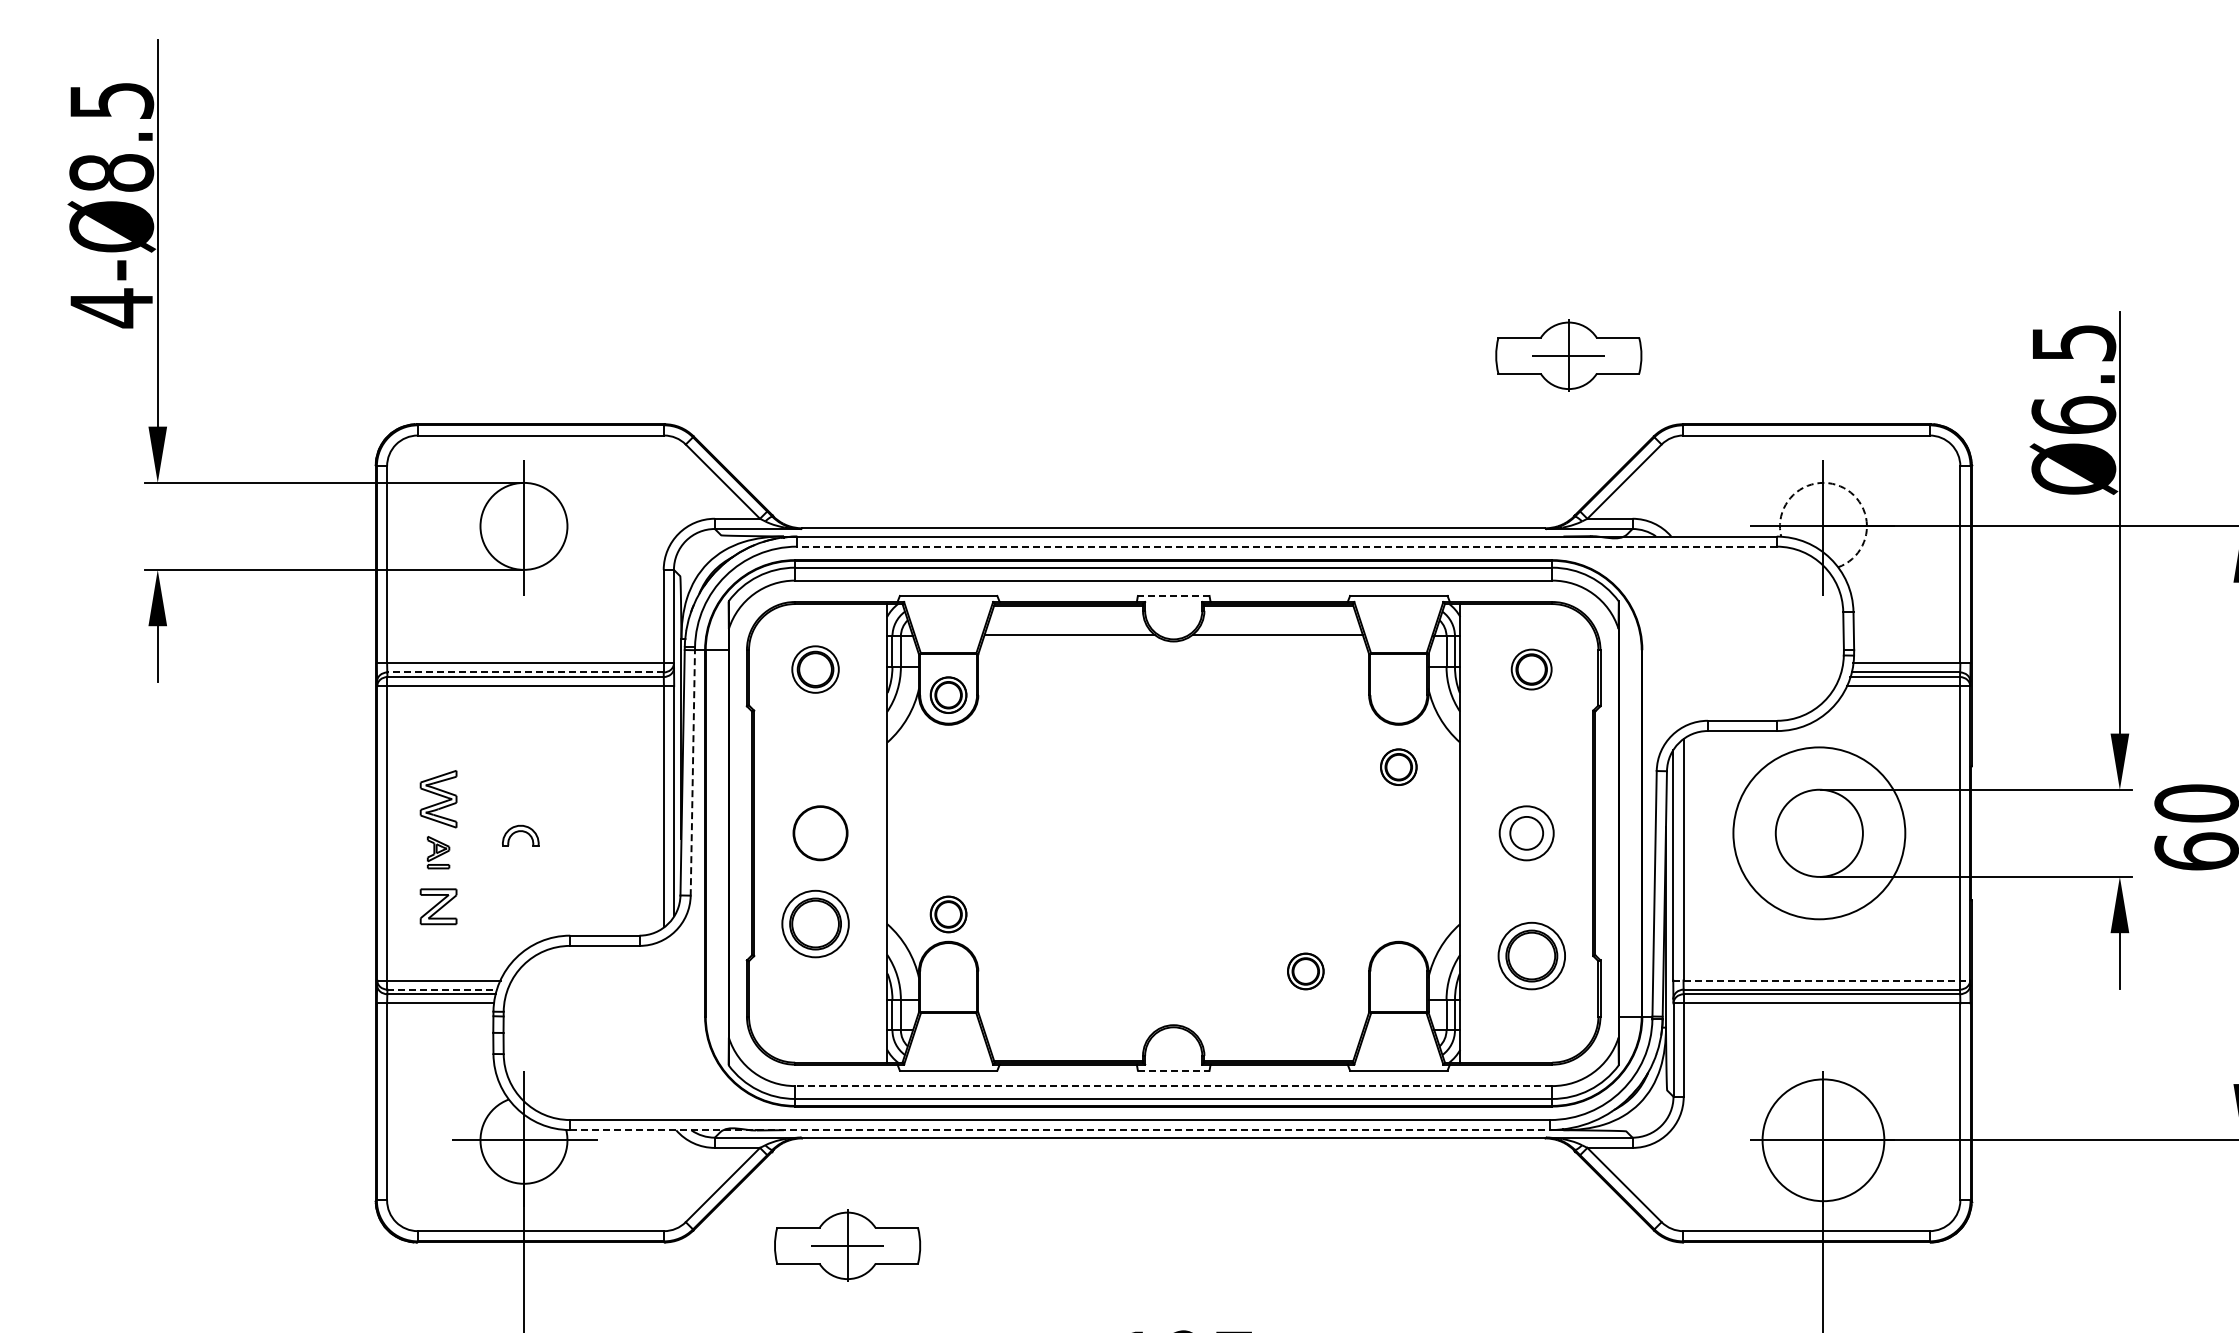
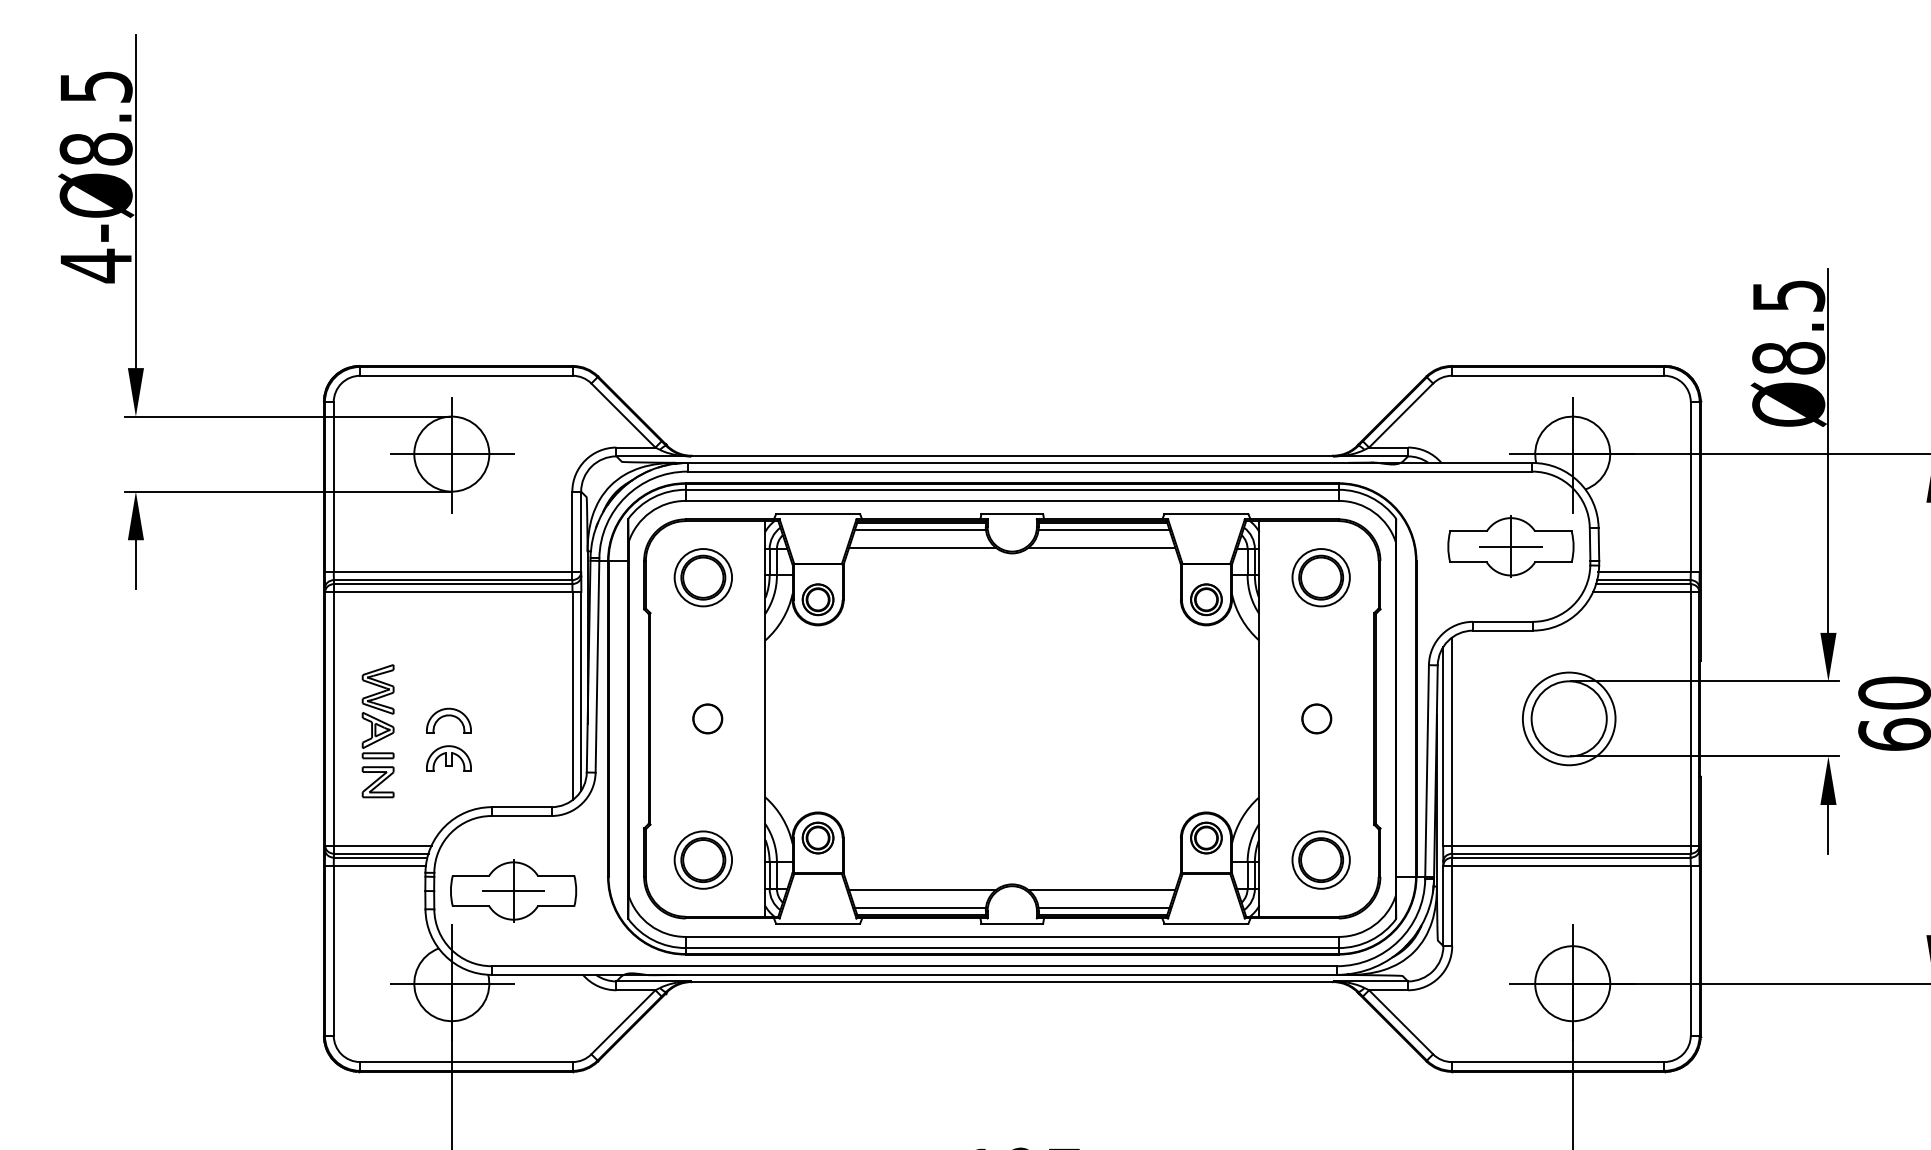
part: (1568, 355) -> (1510, 546), moved
text: (2073, 415) -> (1788, 358), Ø6.5 -> Ø8.5
arc: (1844, 488) -> (1590, 421), dashed -> solid
line: (524, 526) -> (452, 454), added
line: (1287, 546) -> (1110, 471), dashed -> solid
line: (1173, 595) -> (1012, 513), dashed -> solid
line: (1067, 614) -> (920, 530), added
line: (1280, 614) -> (1104, 530), added
part: (815, 669) -> (703, 577), size x1.43
part: (1531, 669) -> (1320, 577), size x1.67
line: (525, 672) -> (453, 580), dashed -> solid
part: (1398, 766) -> (1206, 599), moved
line: (692, 771) -> (597, 665), dashed -> solid
part: (820, 833) -> (707, 719), size x0.62
circle: (1526, 833) -> (1316, 719), size x0.62
circle: (1819, 833) -> (1569, 719), size x0.62
part: (520, 835) -> (448, 720), size x1.43
part: (438, 852) -> (378, 735), size x1.67
part: (520, 878) -> (448, 757), added
part: (948, 914) -> (817, 838), moved
part: (815, 923) -> (703, 859), moved
part: (1531, 955) -> (1320, 859), moved
part: (1305, 971) -> (1206, 838), moved
line: (1822, 980) -> (1571, 845), dashed -> solid
line: (442, 989) -> (381, 853), dashed -> solid
line: (1069, 1031) -> (922, 889), added
line: (1277, 1031) -> (1101, 889), added
line: (1067, 1052) -> (920, 907), added
line: (1280, 1052) -> (1104, 907), added
line: (1173, 1070) -> (1012, 923), dashed -> solid
line: (1173, 1086) -> (1012, 937), dashed -> solid
line: (1060, 1130) -> (914, 975), dashed -> solid
circle: (1822, 1139) -> (1571, 983), size x0.71
part: (847, 1245) -> (513, 890), moved

